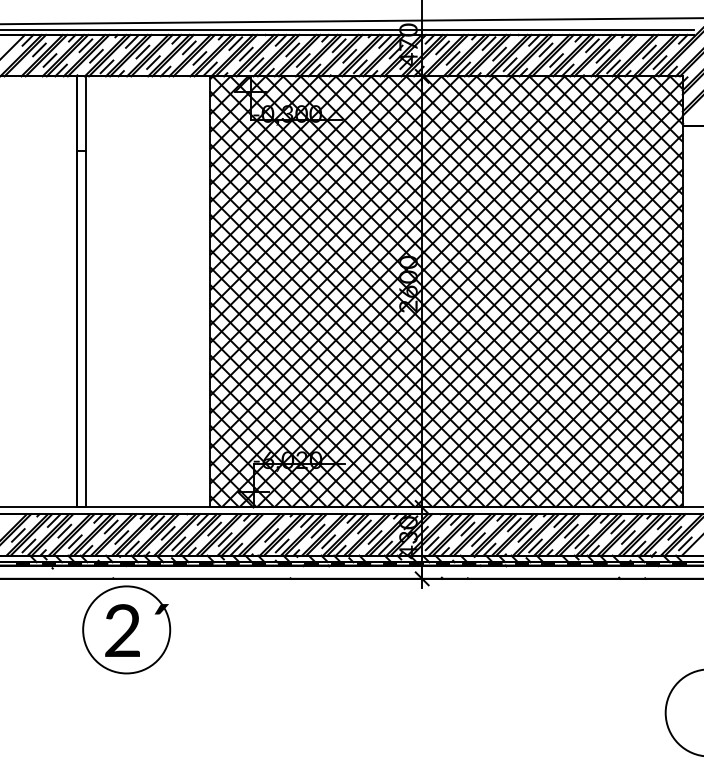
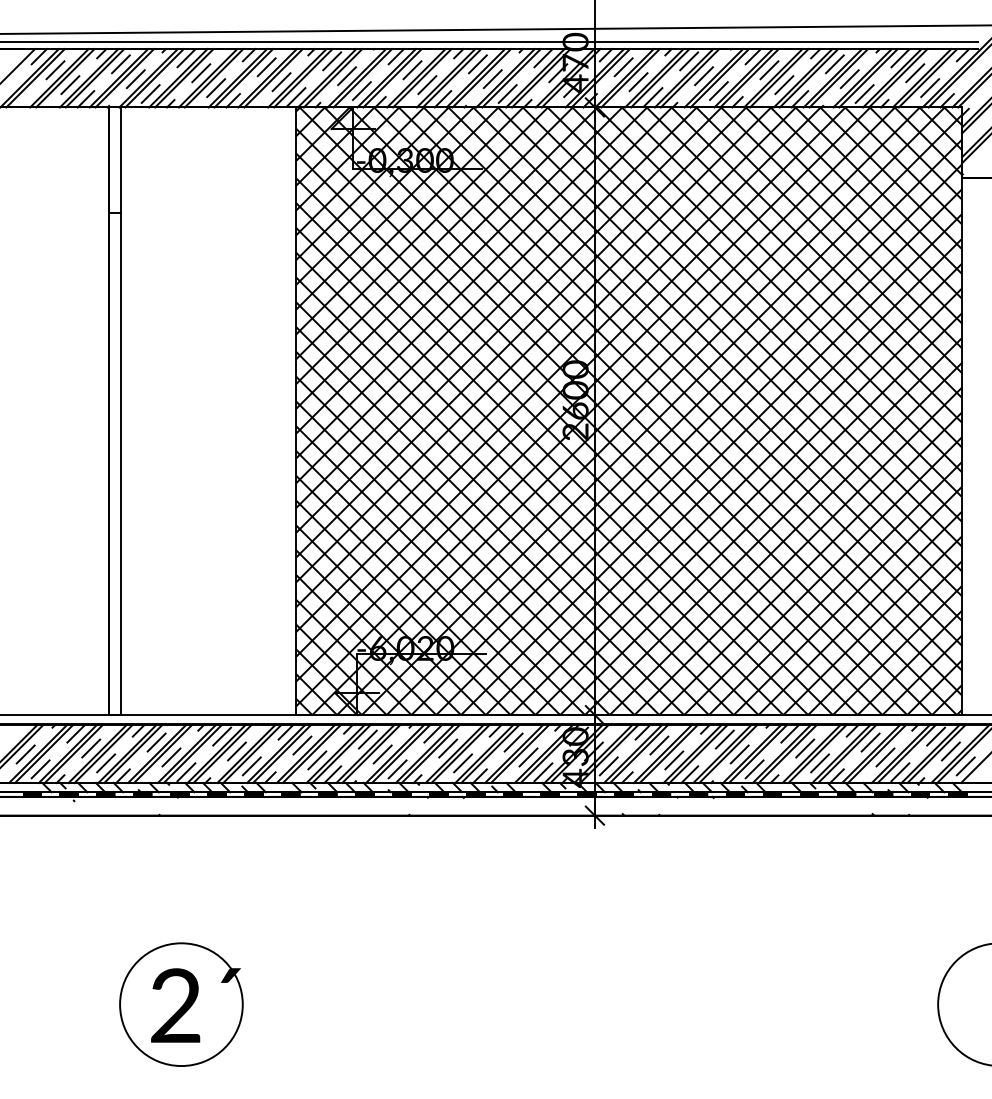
line: (638, 41) -> (900, 58), added
line: (260, 524) -> (367, 739), added
part: (126, 629) -> (181, 1004), moved

